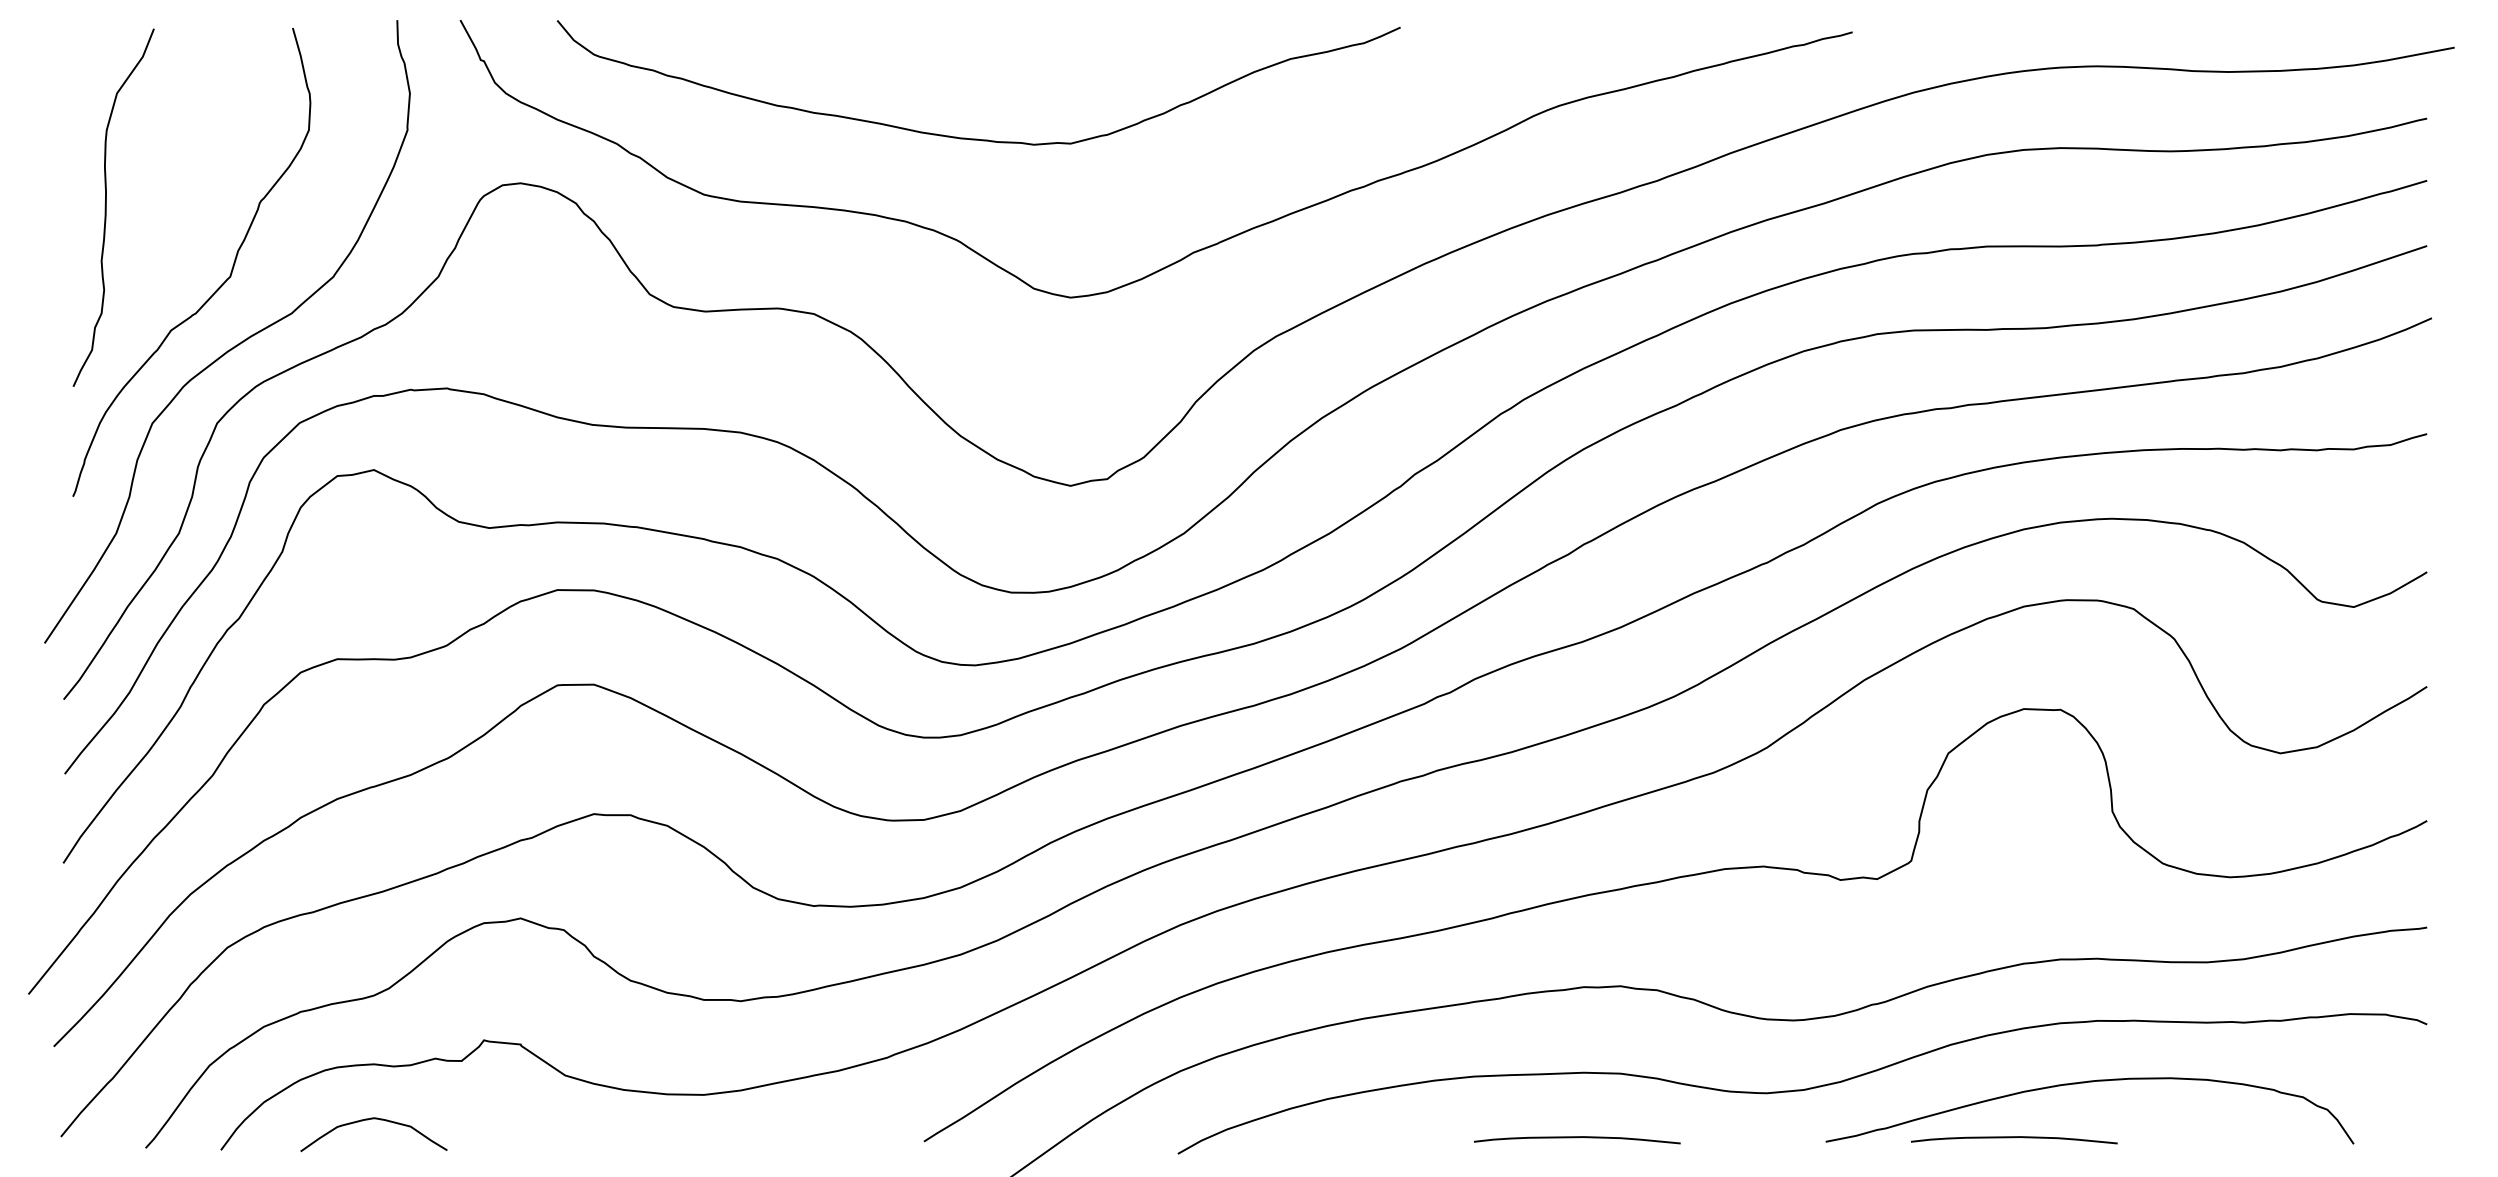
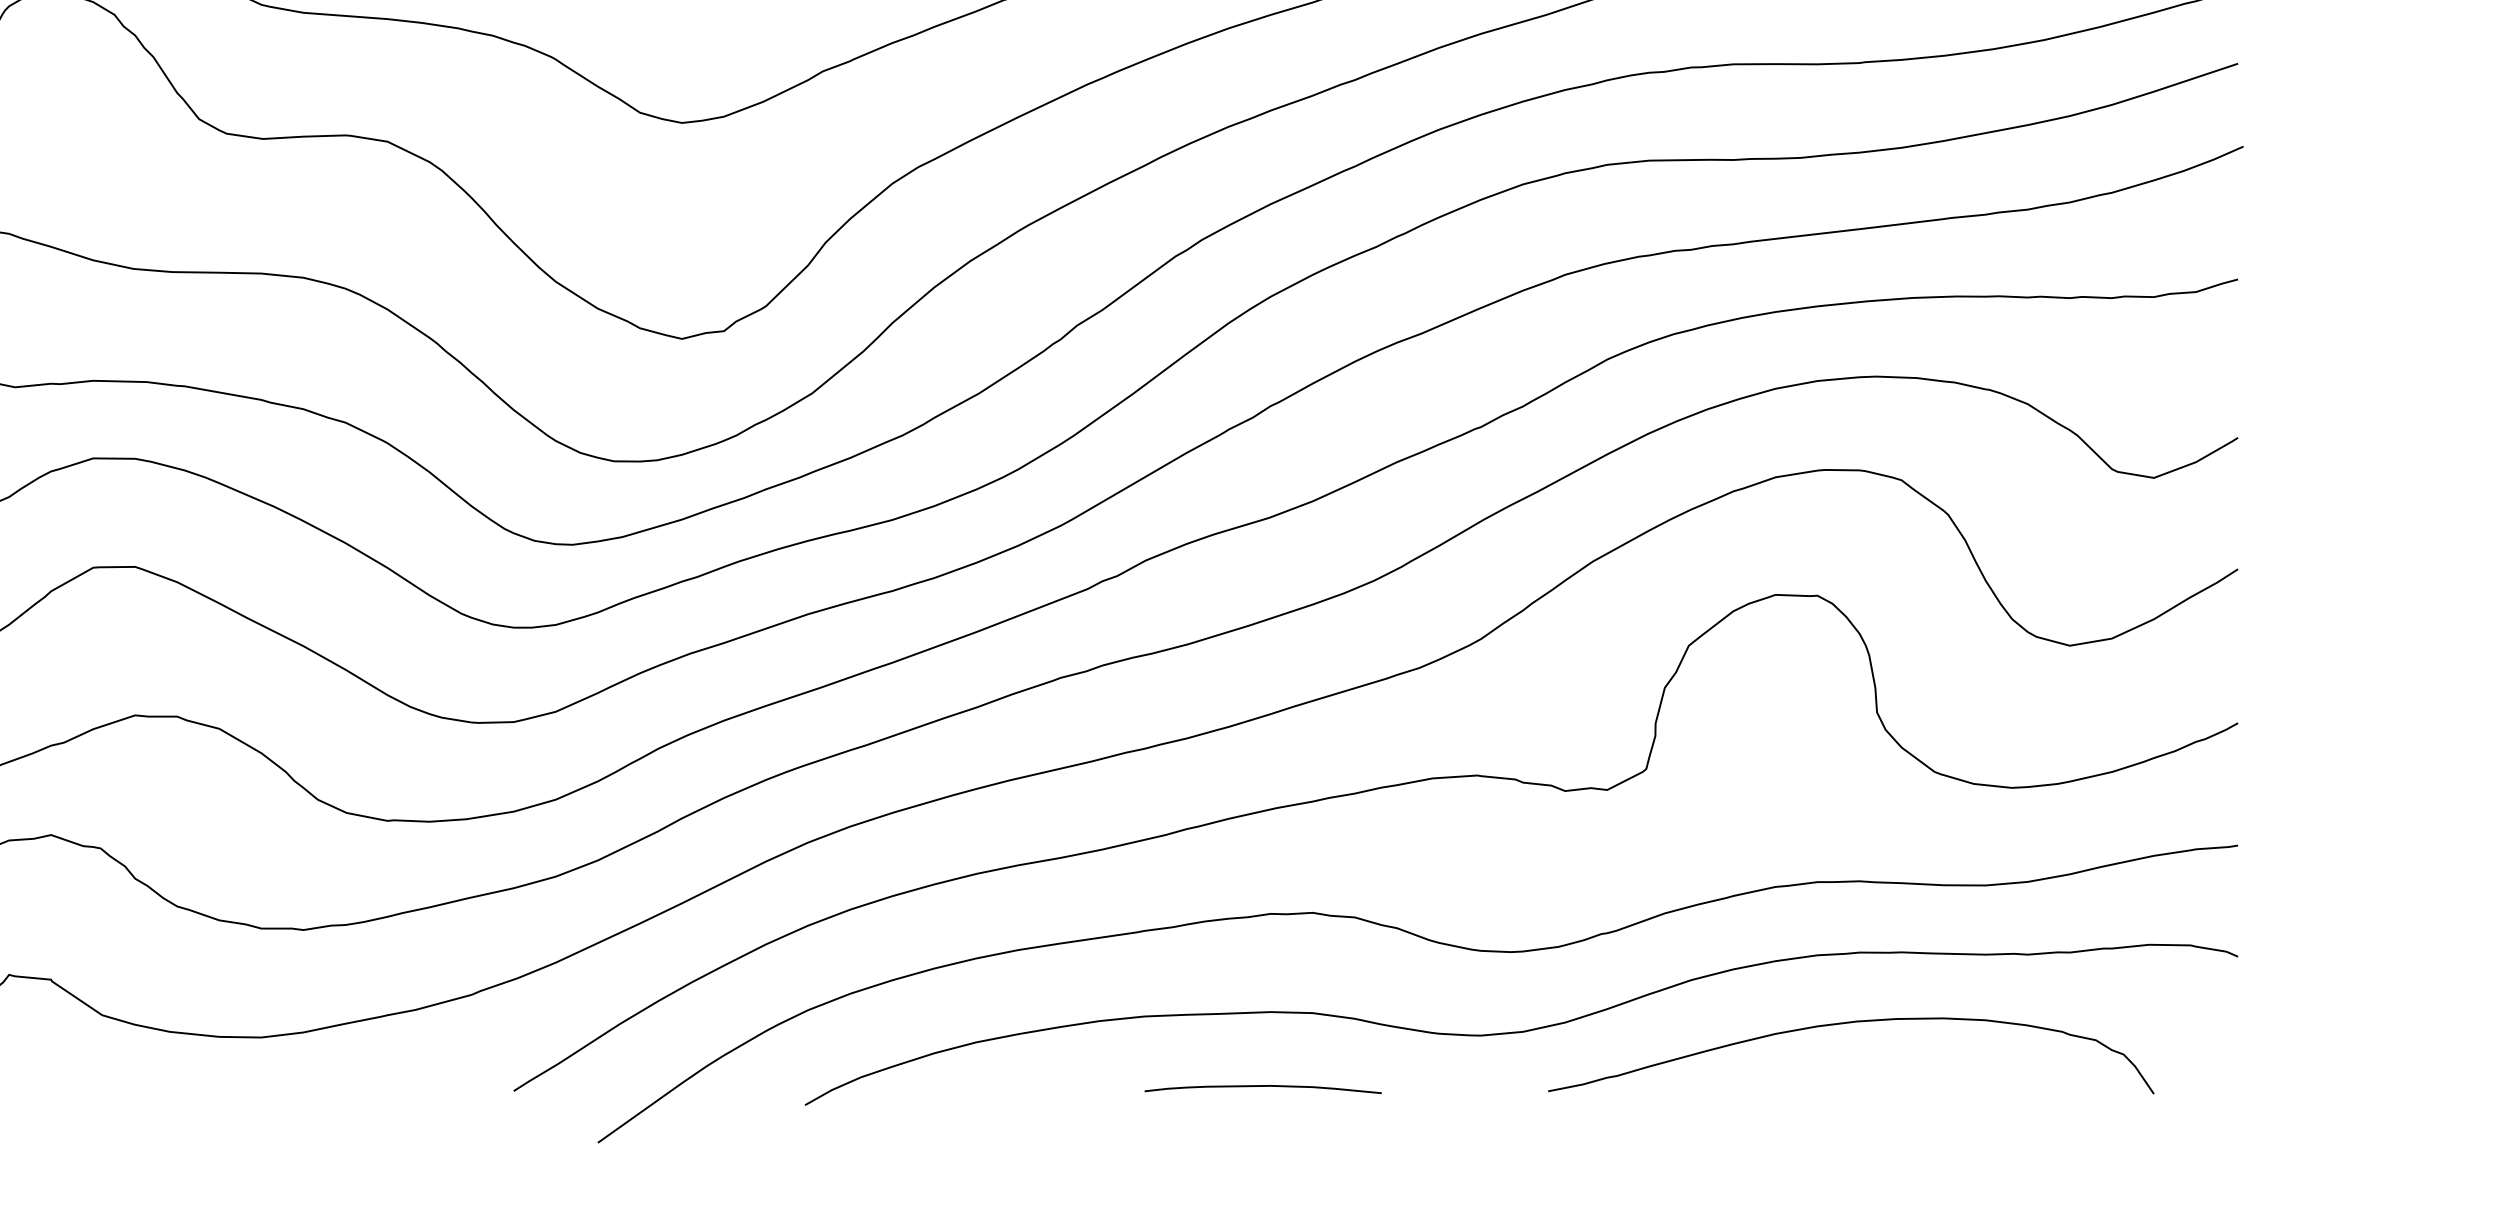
curve: (2014, 1138) -> (1764, 1087), removed

